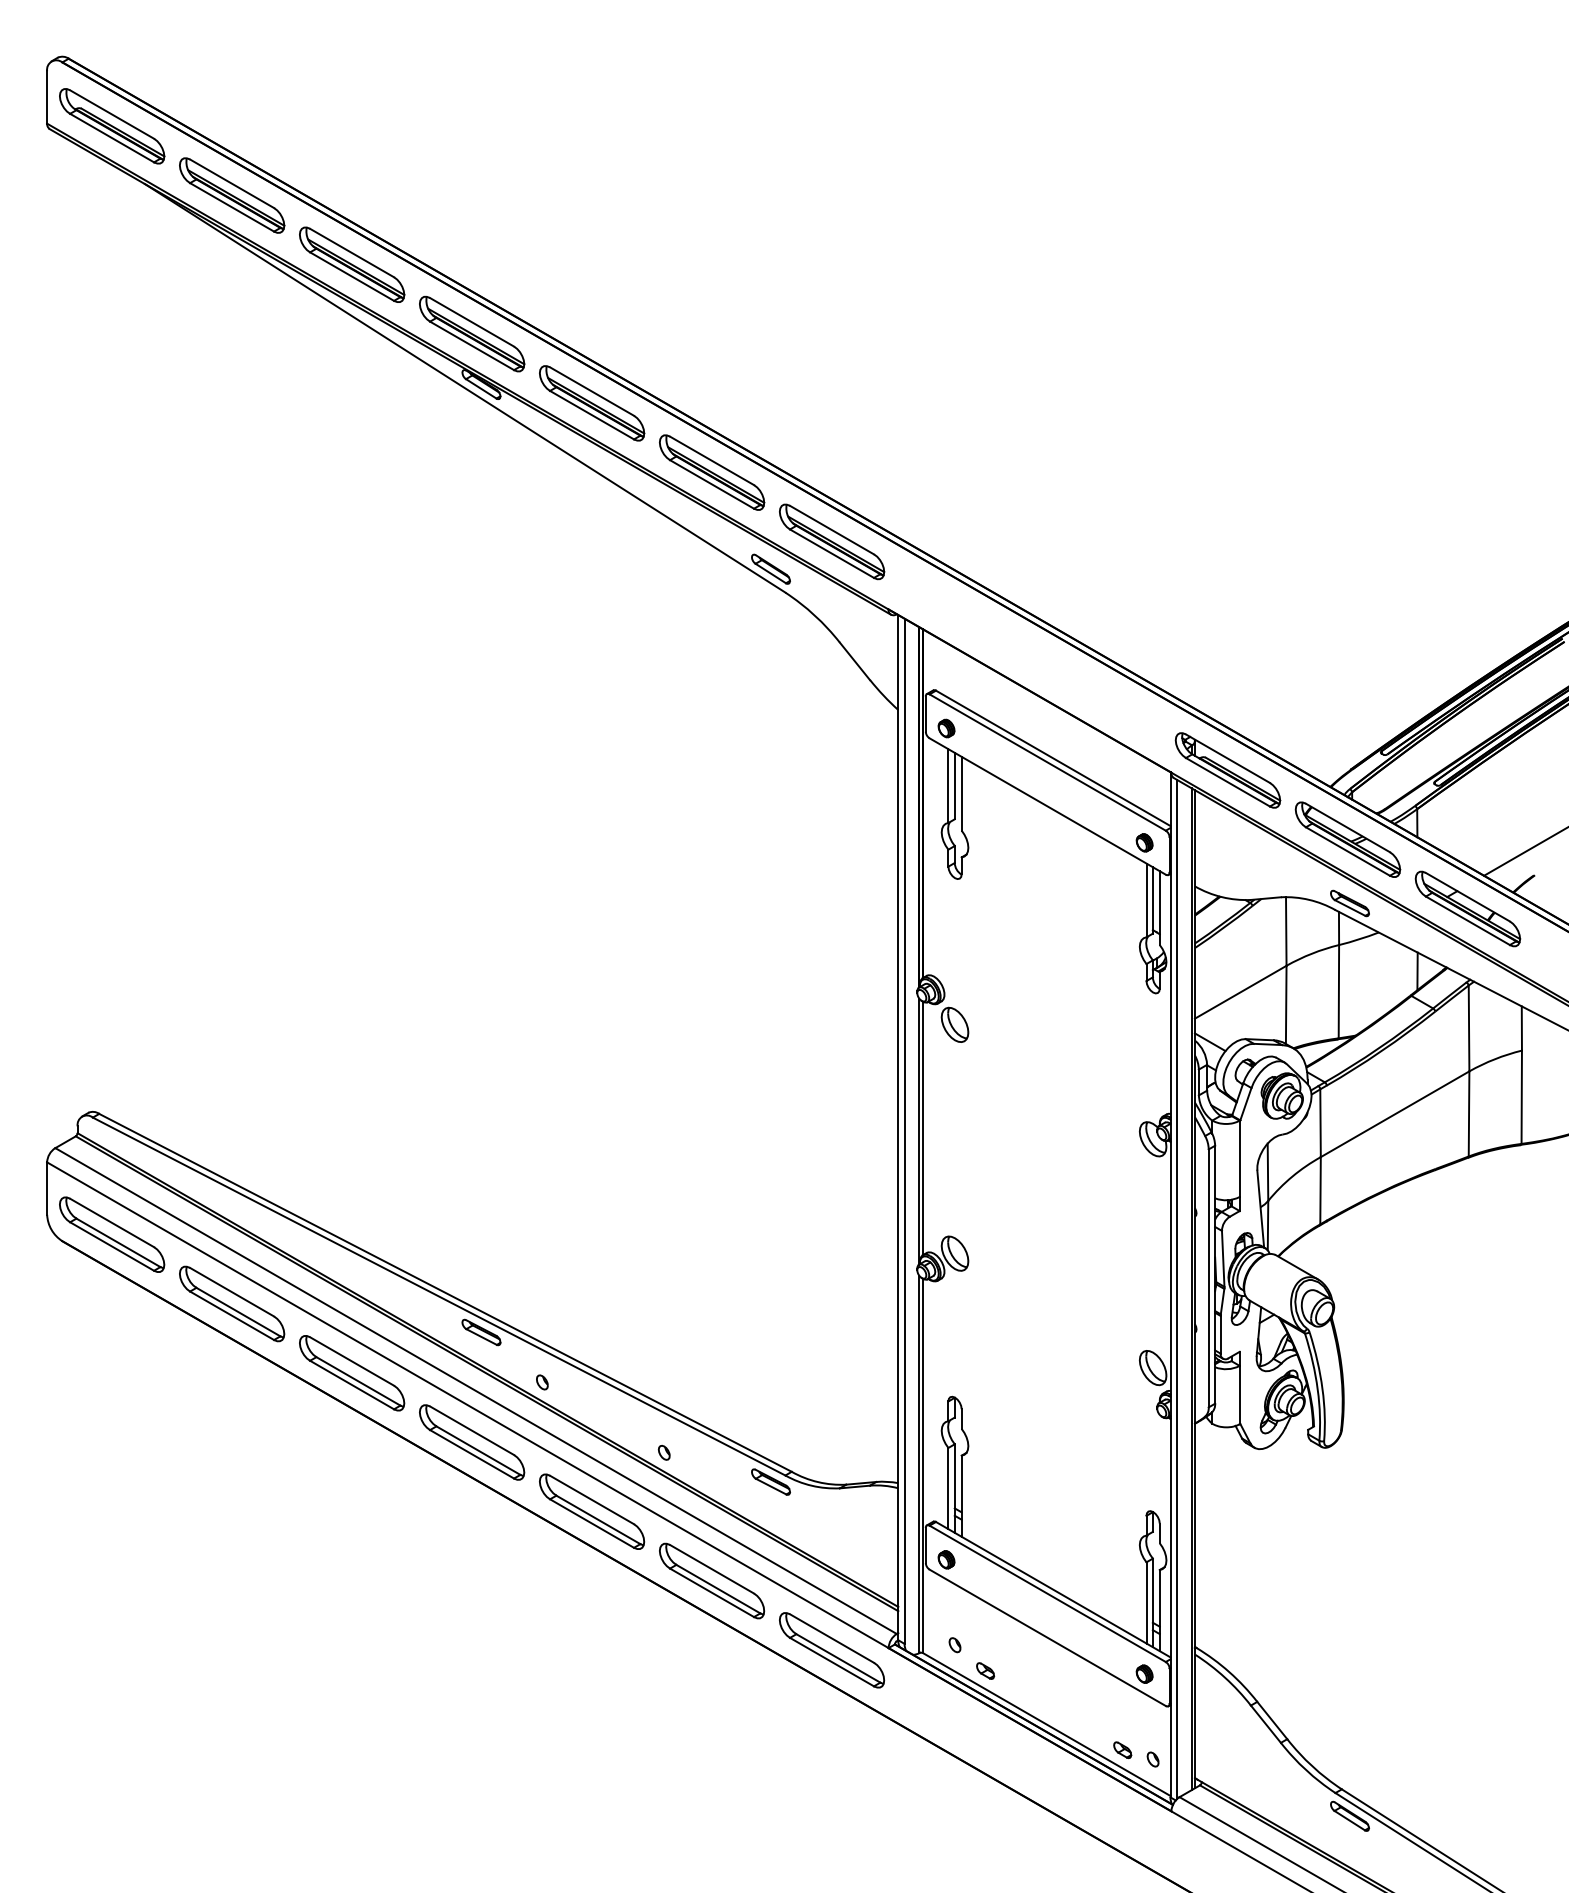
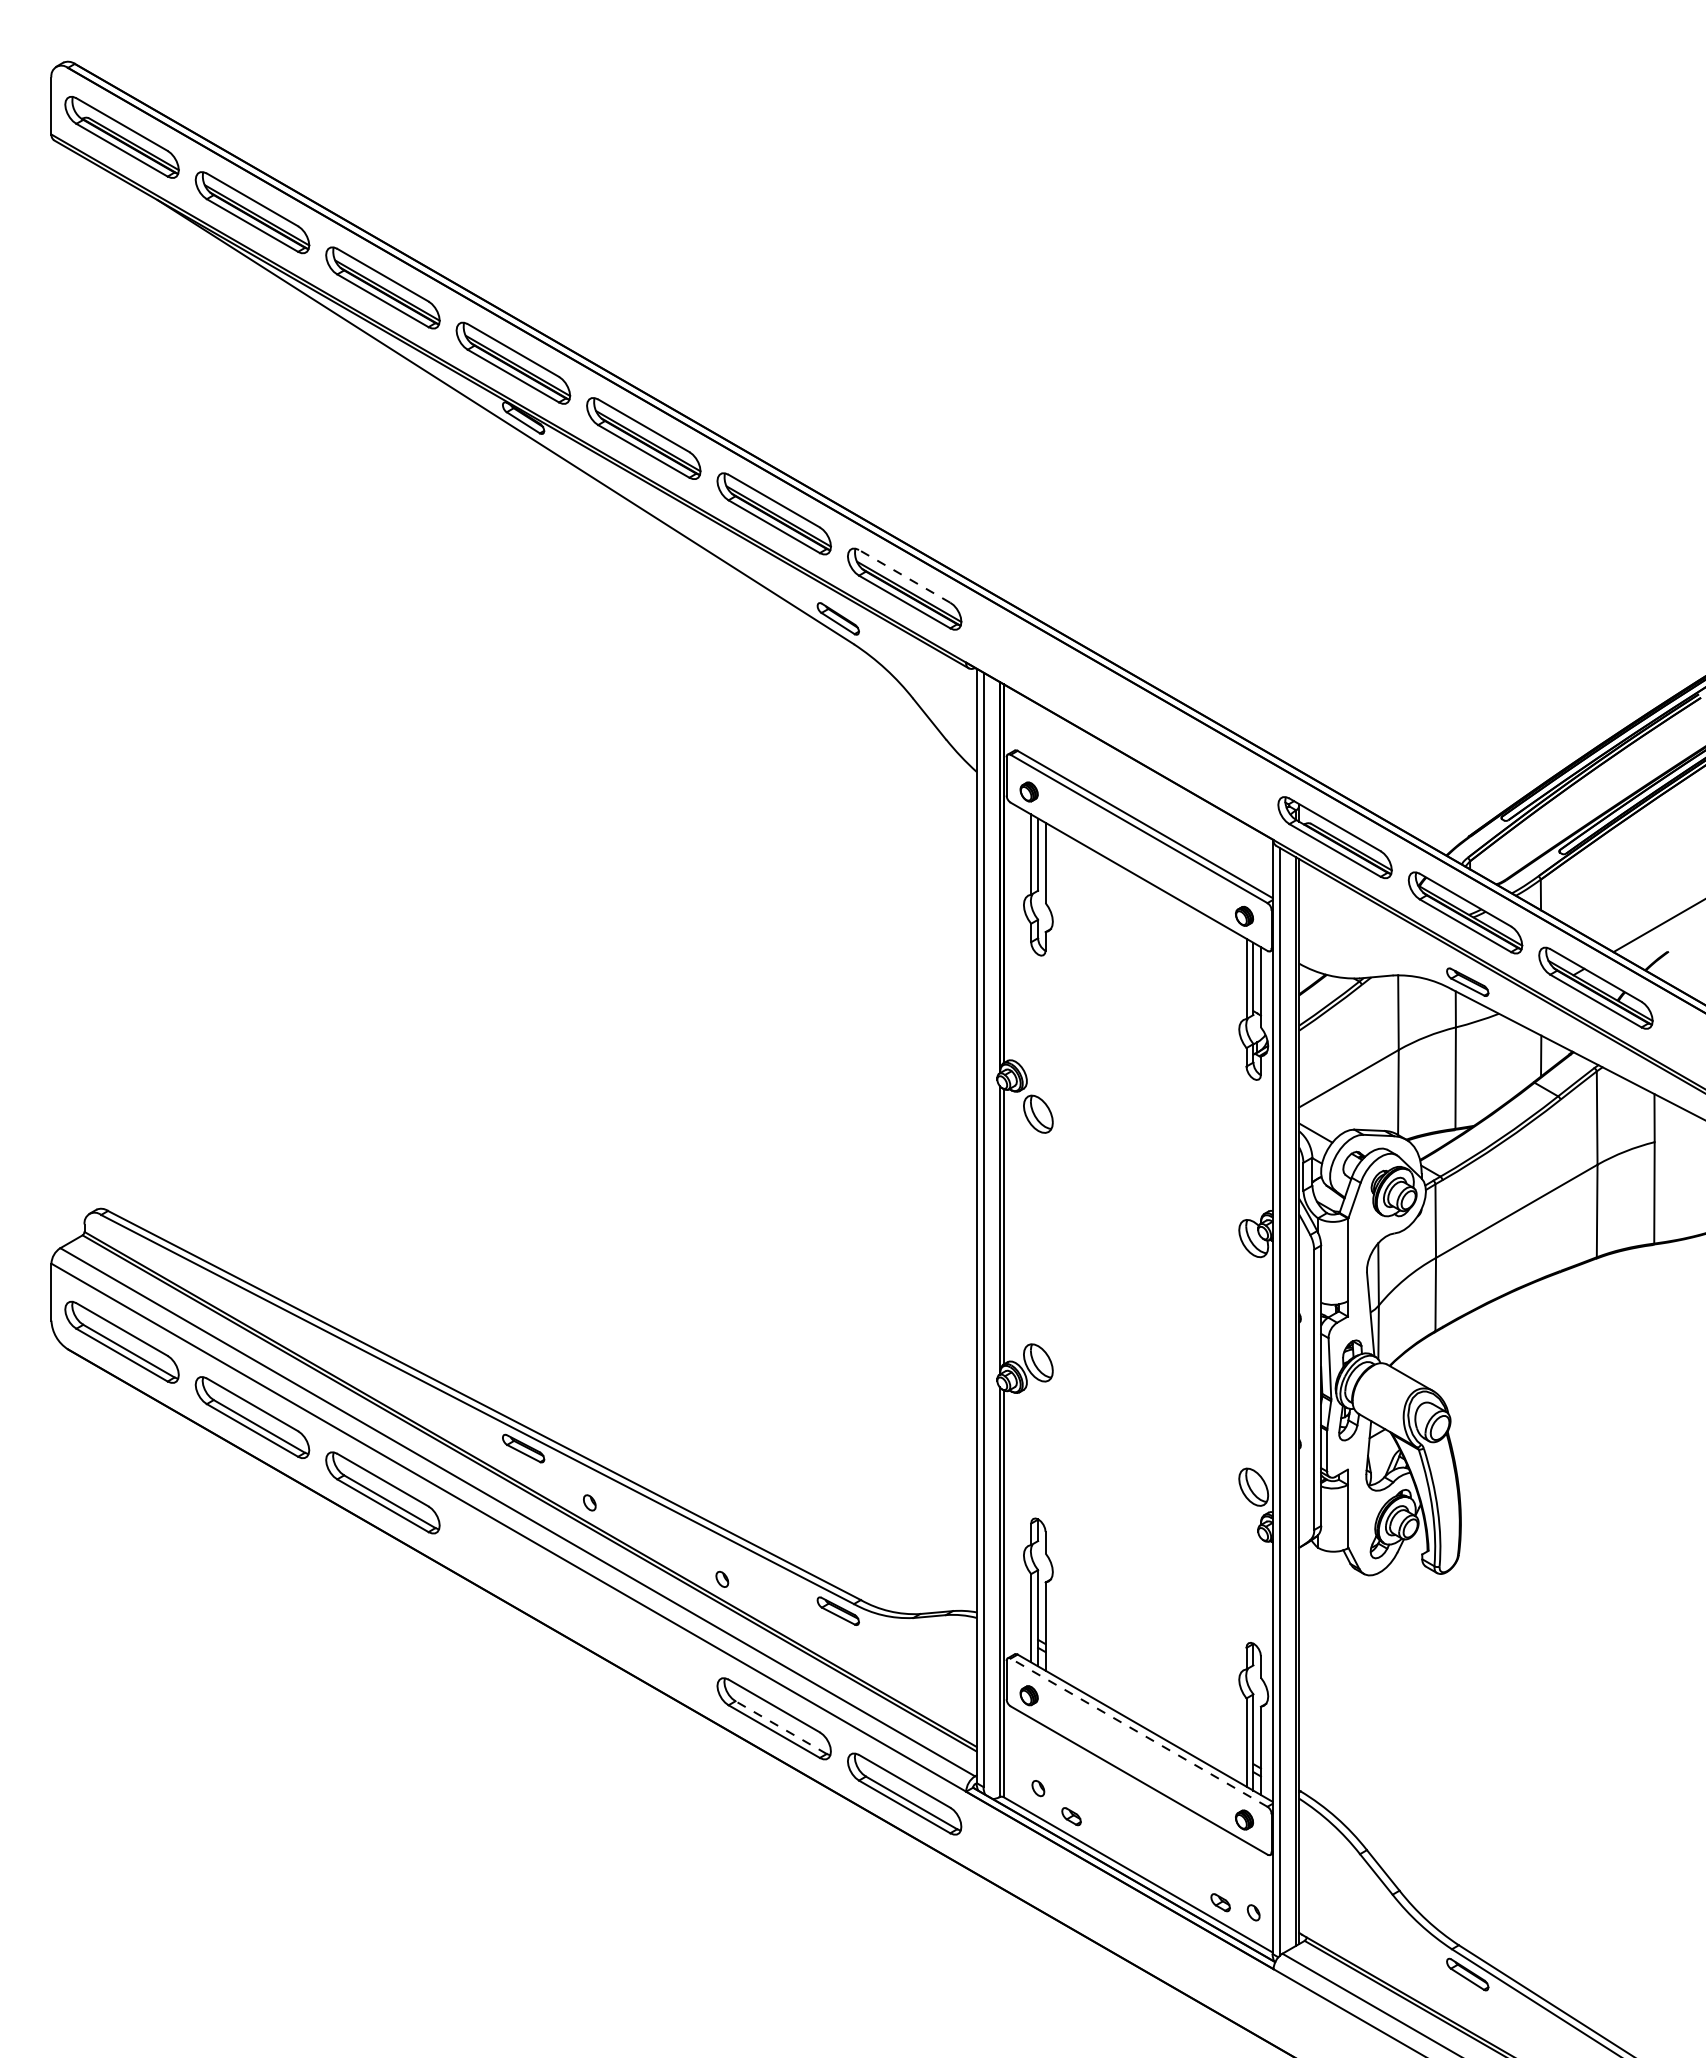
line: (831, 530) -> (904, 576), solid -> dashed
part: (471, 1441) -> (512, 1567), removed
part: (591, 1511) -> (643, 1643), removed
line: (718, 1589) -> (781, 1727), solid -> dashed
line: (1047, 1593) -> (1138, 1732), solid -> dashed

